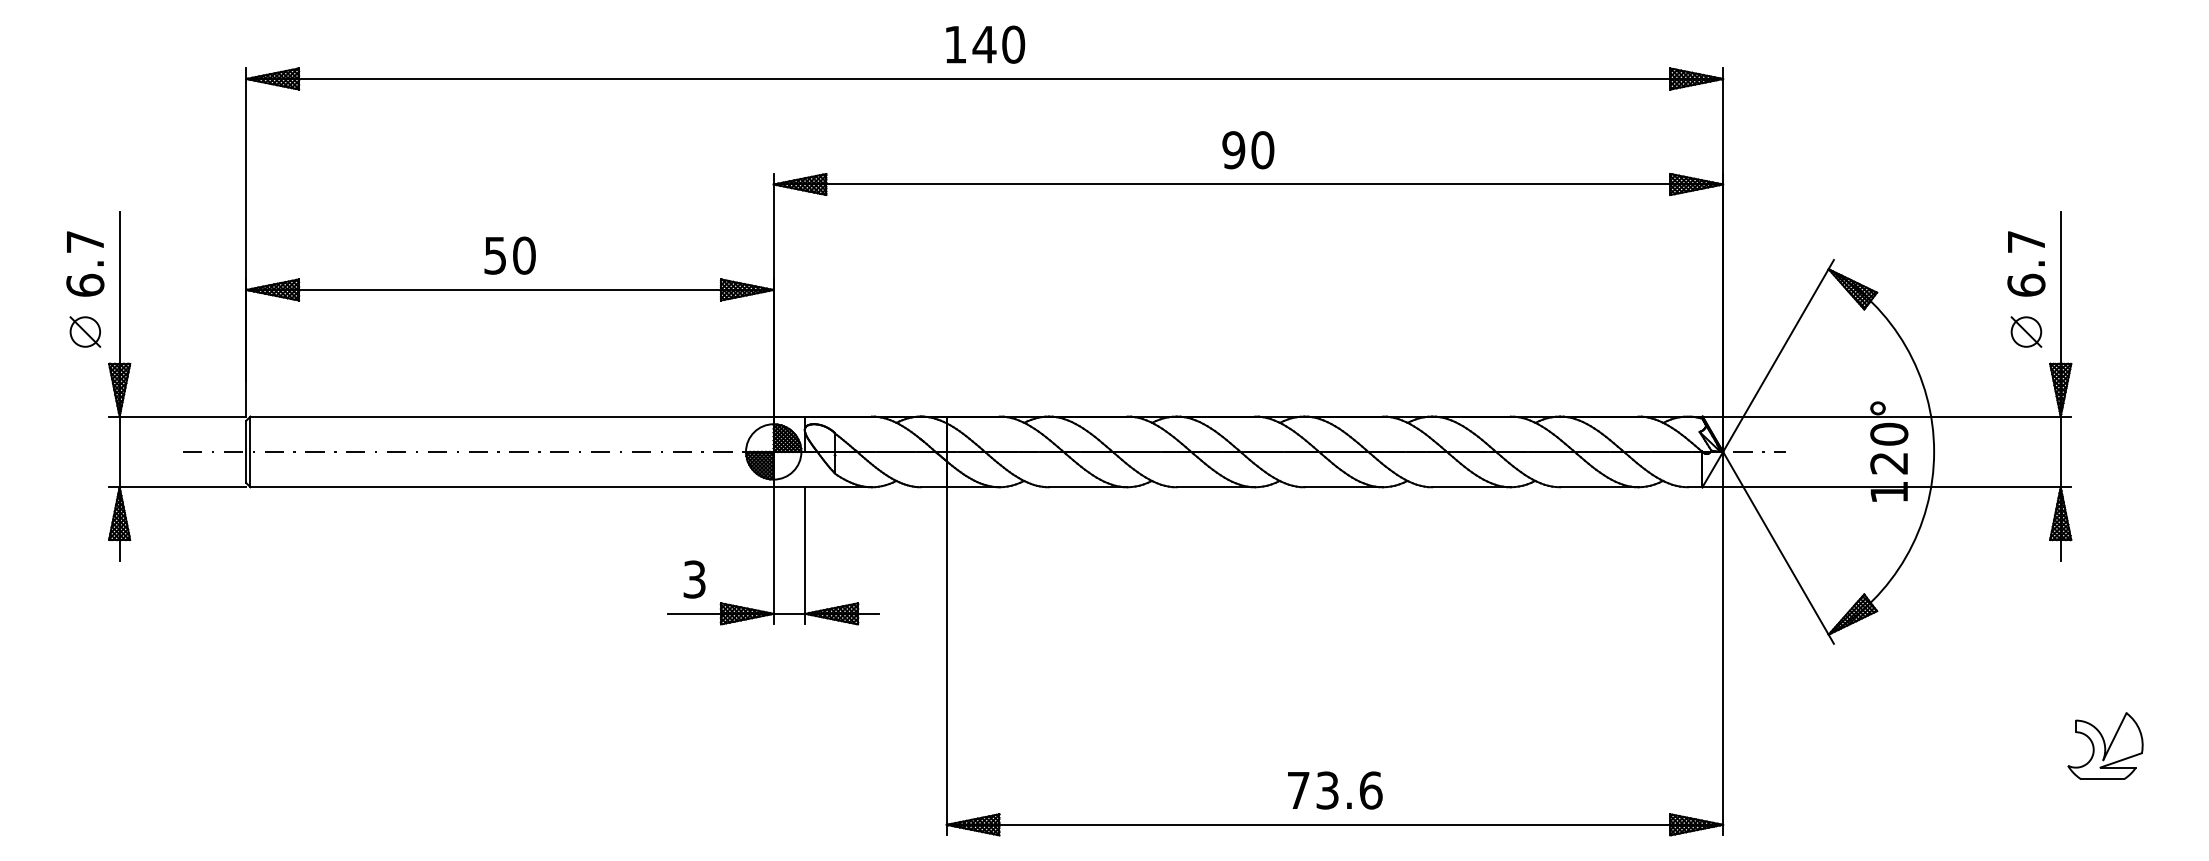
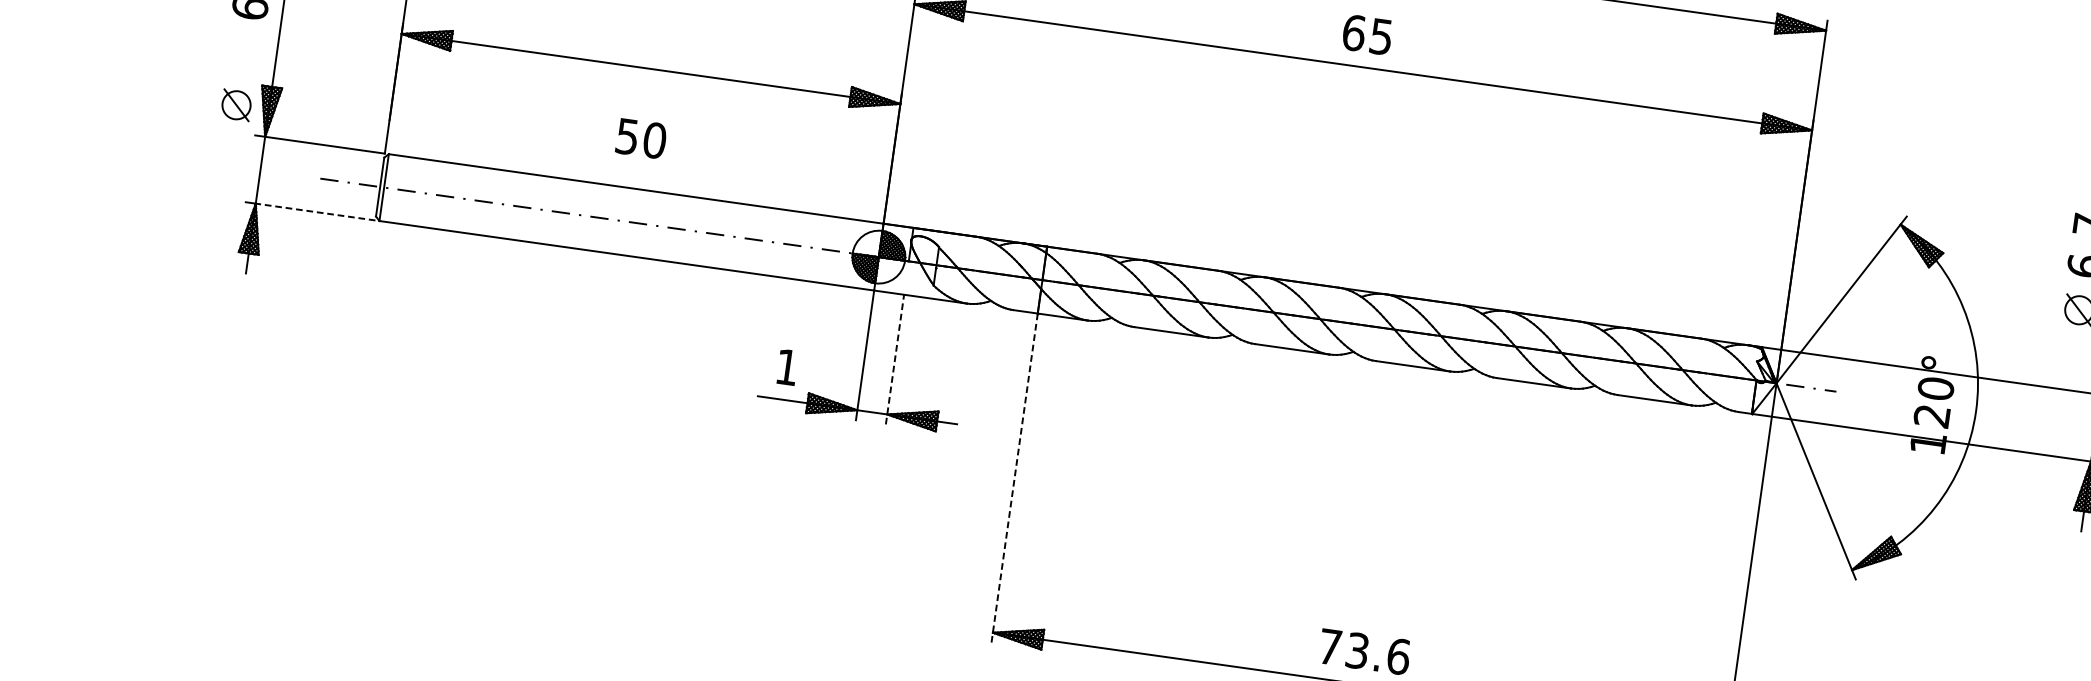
text: (1248, 150) -> (1367, 35), 90 -> 65
text: (509, 255) -> (640, 138), moved
part: (85, 331) -> (236, 104), moved
line: (182, 487) -> (315, 212), solid -> dashed
line: (805, 555) -> (895, 359), solid -> dashed
text: (694, 579) -> (787, 367), 3 -> 1
line: (946, 661) -> (1014, 478), solid -> dashed

